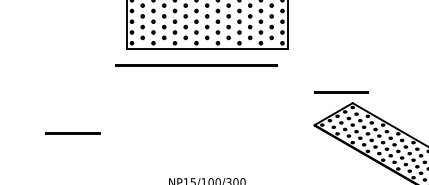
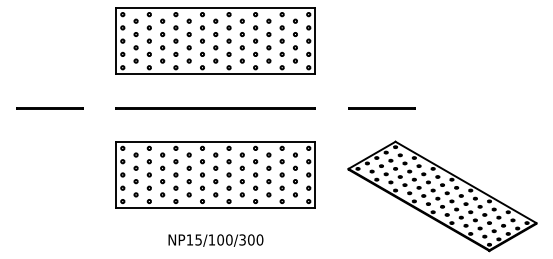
line: (196, 65) -> (215, 108), moved
line: (341, 93) -> (381, 108), moved
part: (206, 129) -> (215, 174), added
line: (72, 133) -> (49, 108), moved

